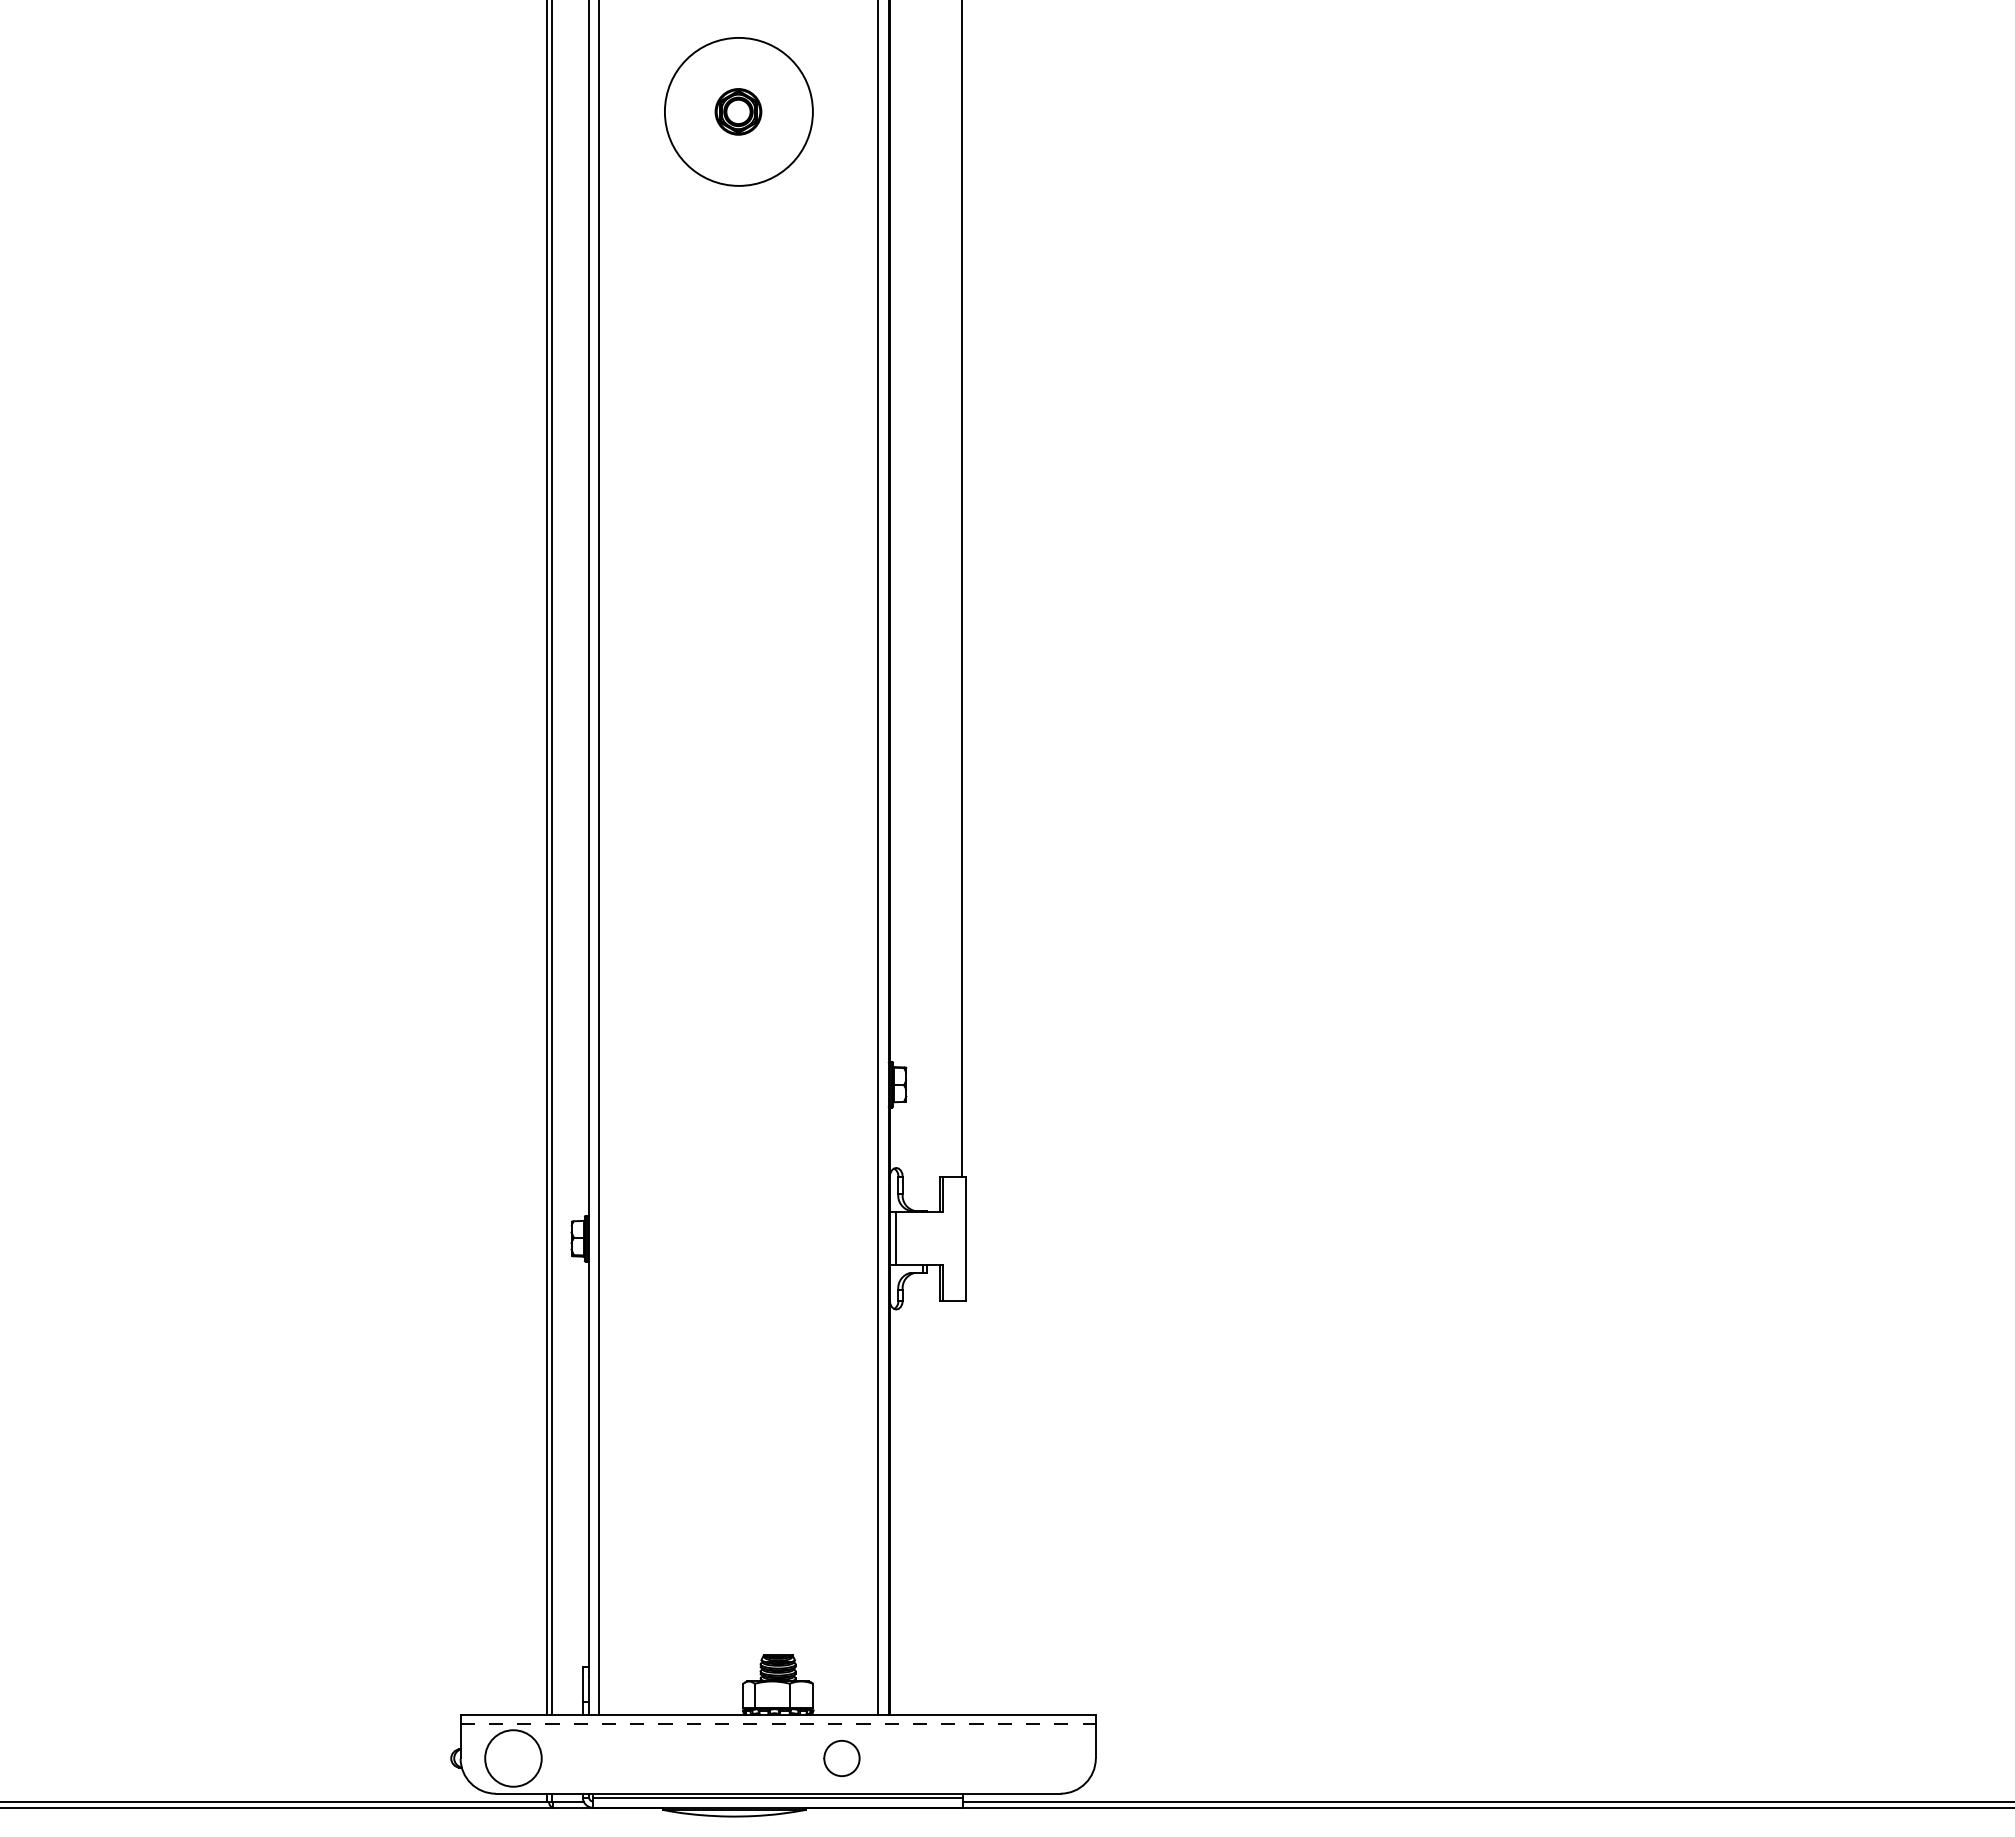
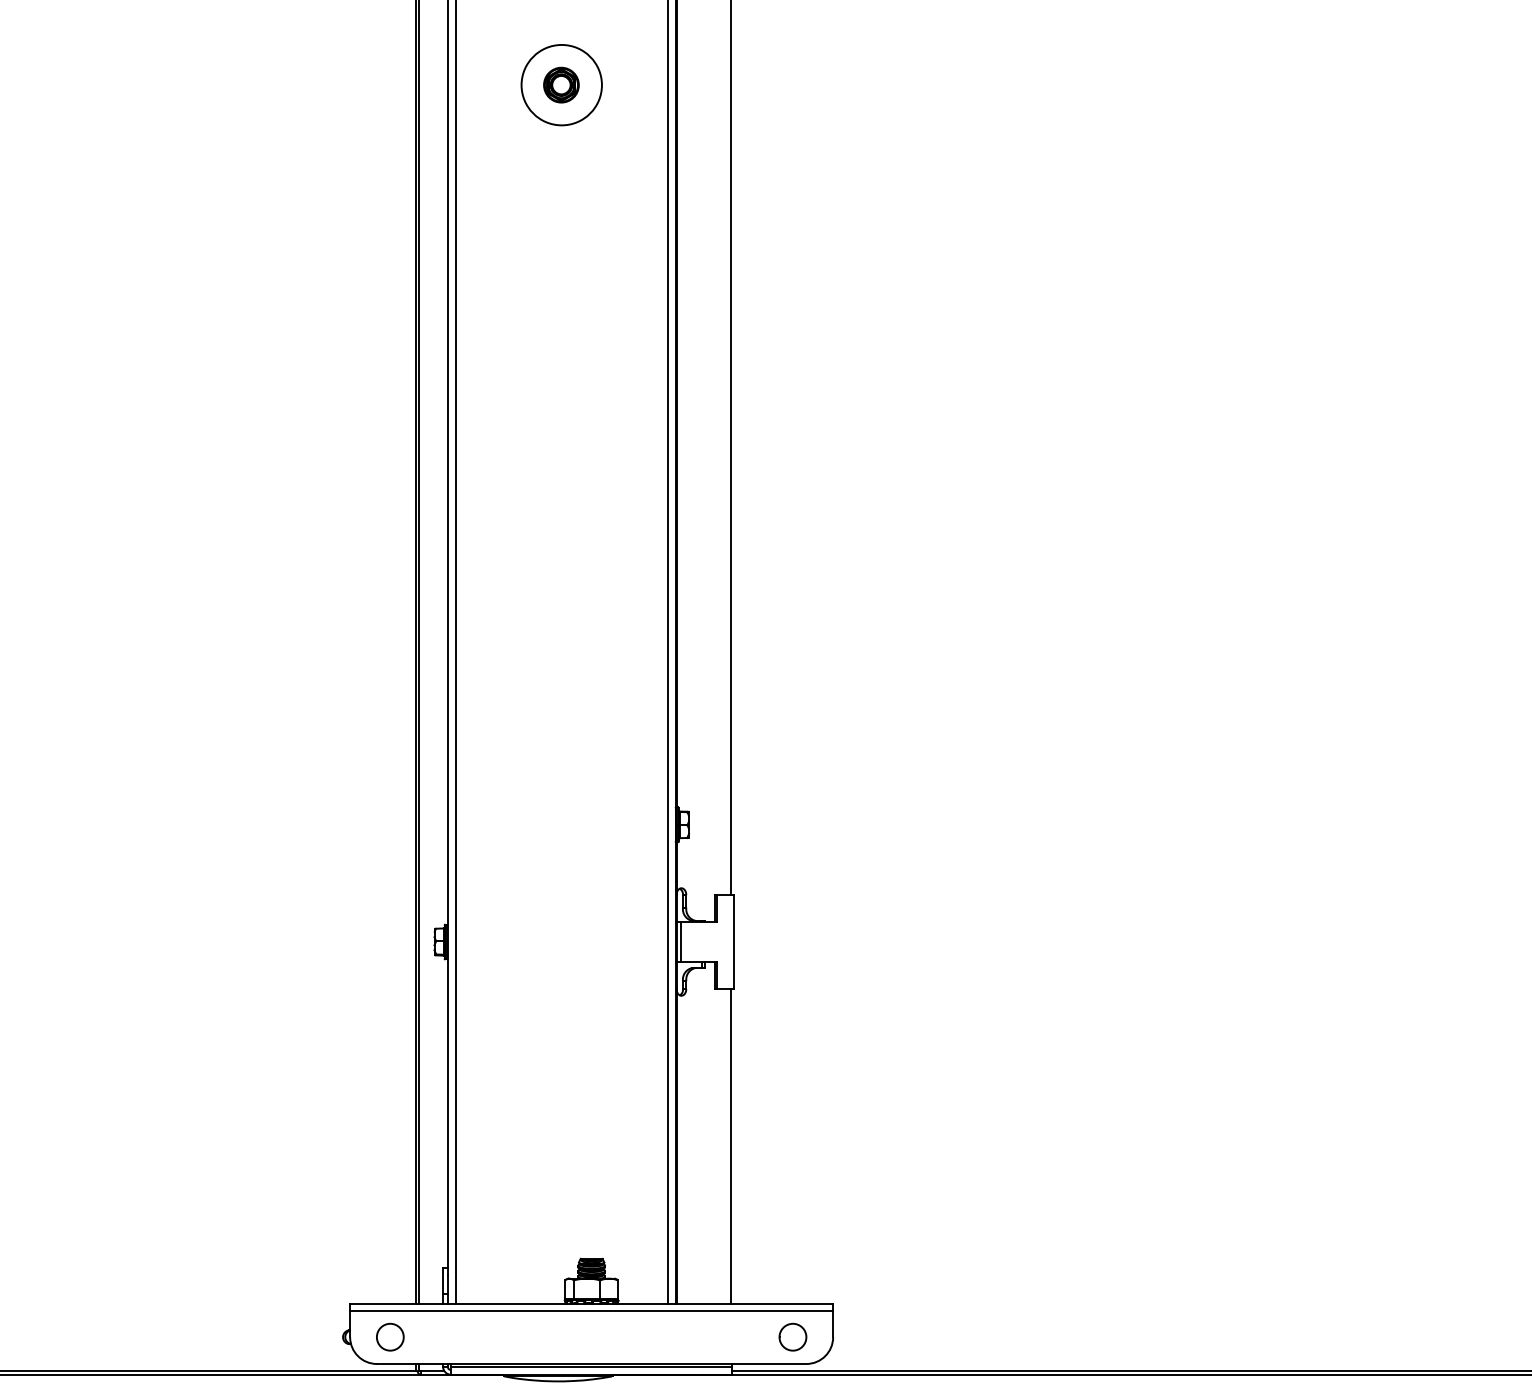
circle: (738, 111) -> (561, 84), size x0.71
line: (961, 1507) -> (731, 1146), added
line: (778, 1723) -> (591, 1310), dashed -> solid
circle: (513, 1758) -> (390, 1337), size x0.62
circle: (841, 1758) -> (792, 1337), moved

